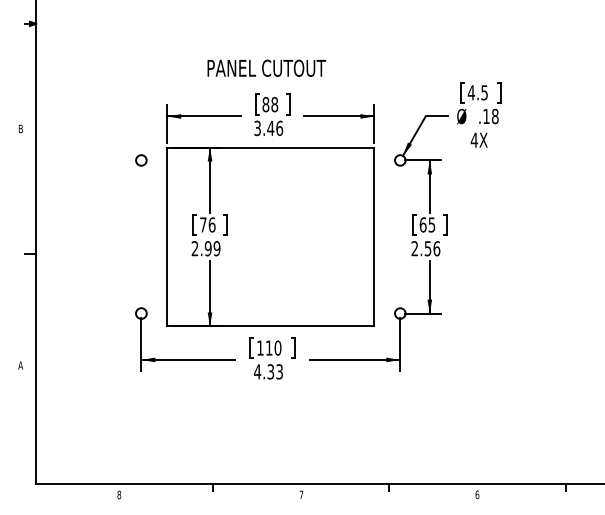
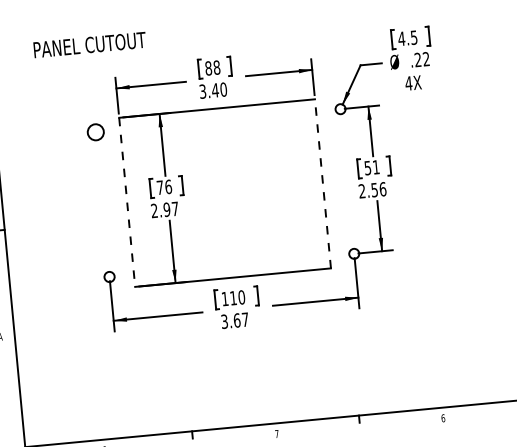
text: (266, 67) -> (89, 44), moved
text: (490, 116) -> (421, 59), .18 -> .22
text: (279, 127) -> (223, 88), 3.46 -> 3.40
circle: (141, 160) -> (96, 132), size x1.6
text: (427, 224) -> (371, 167), 65 -> 51
line: (374, 236) -> (322, 183), solid -> dashed
line: (167, 237) -> (127, 202), solid -> dashed
text: (216, 248) -> (174, 208), 2.99 -> 2.97
text: (268, 371) -> (234, 320), 4.33 -> 3.67

